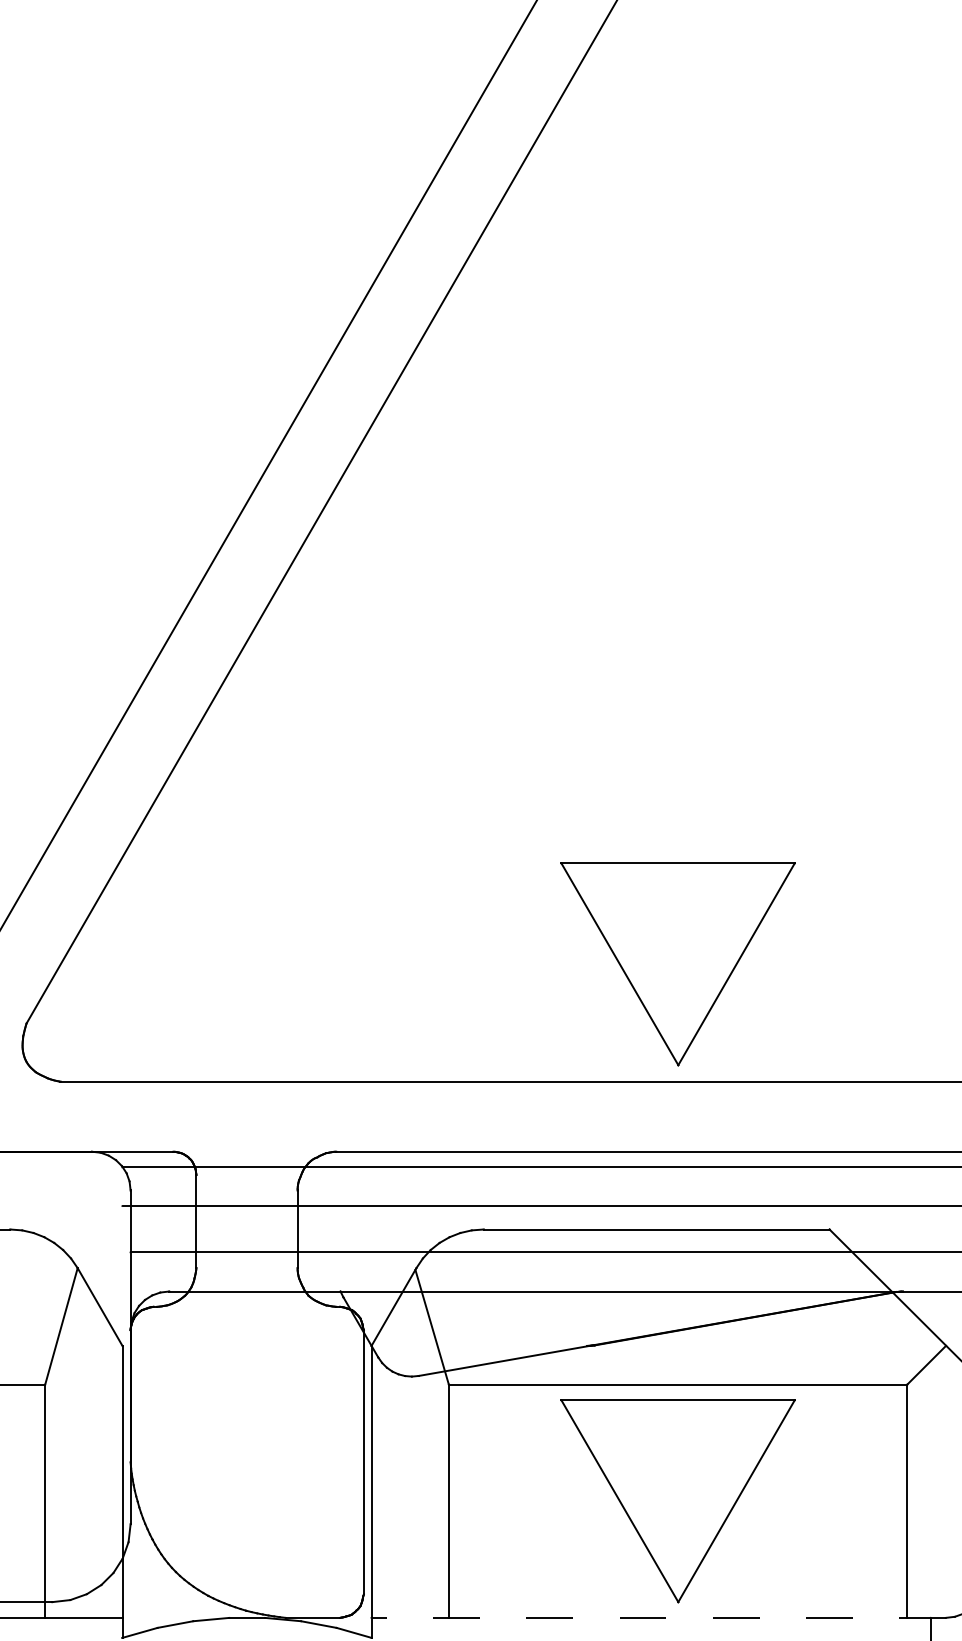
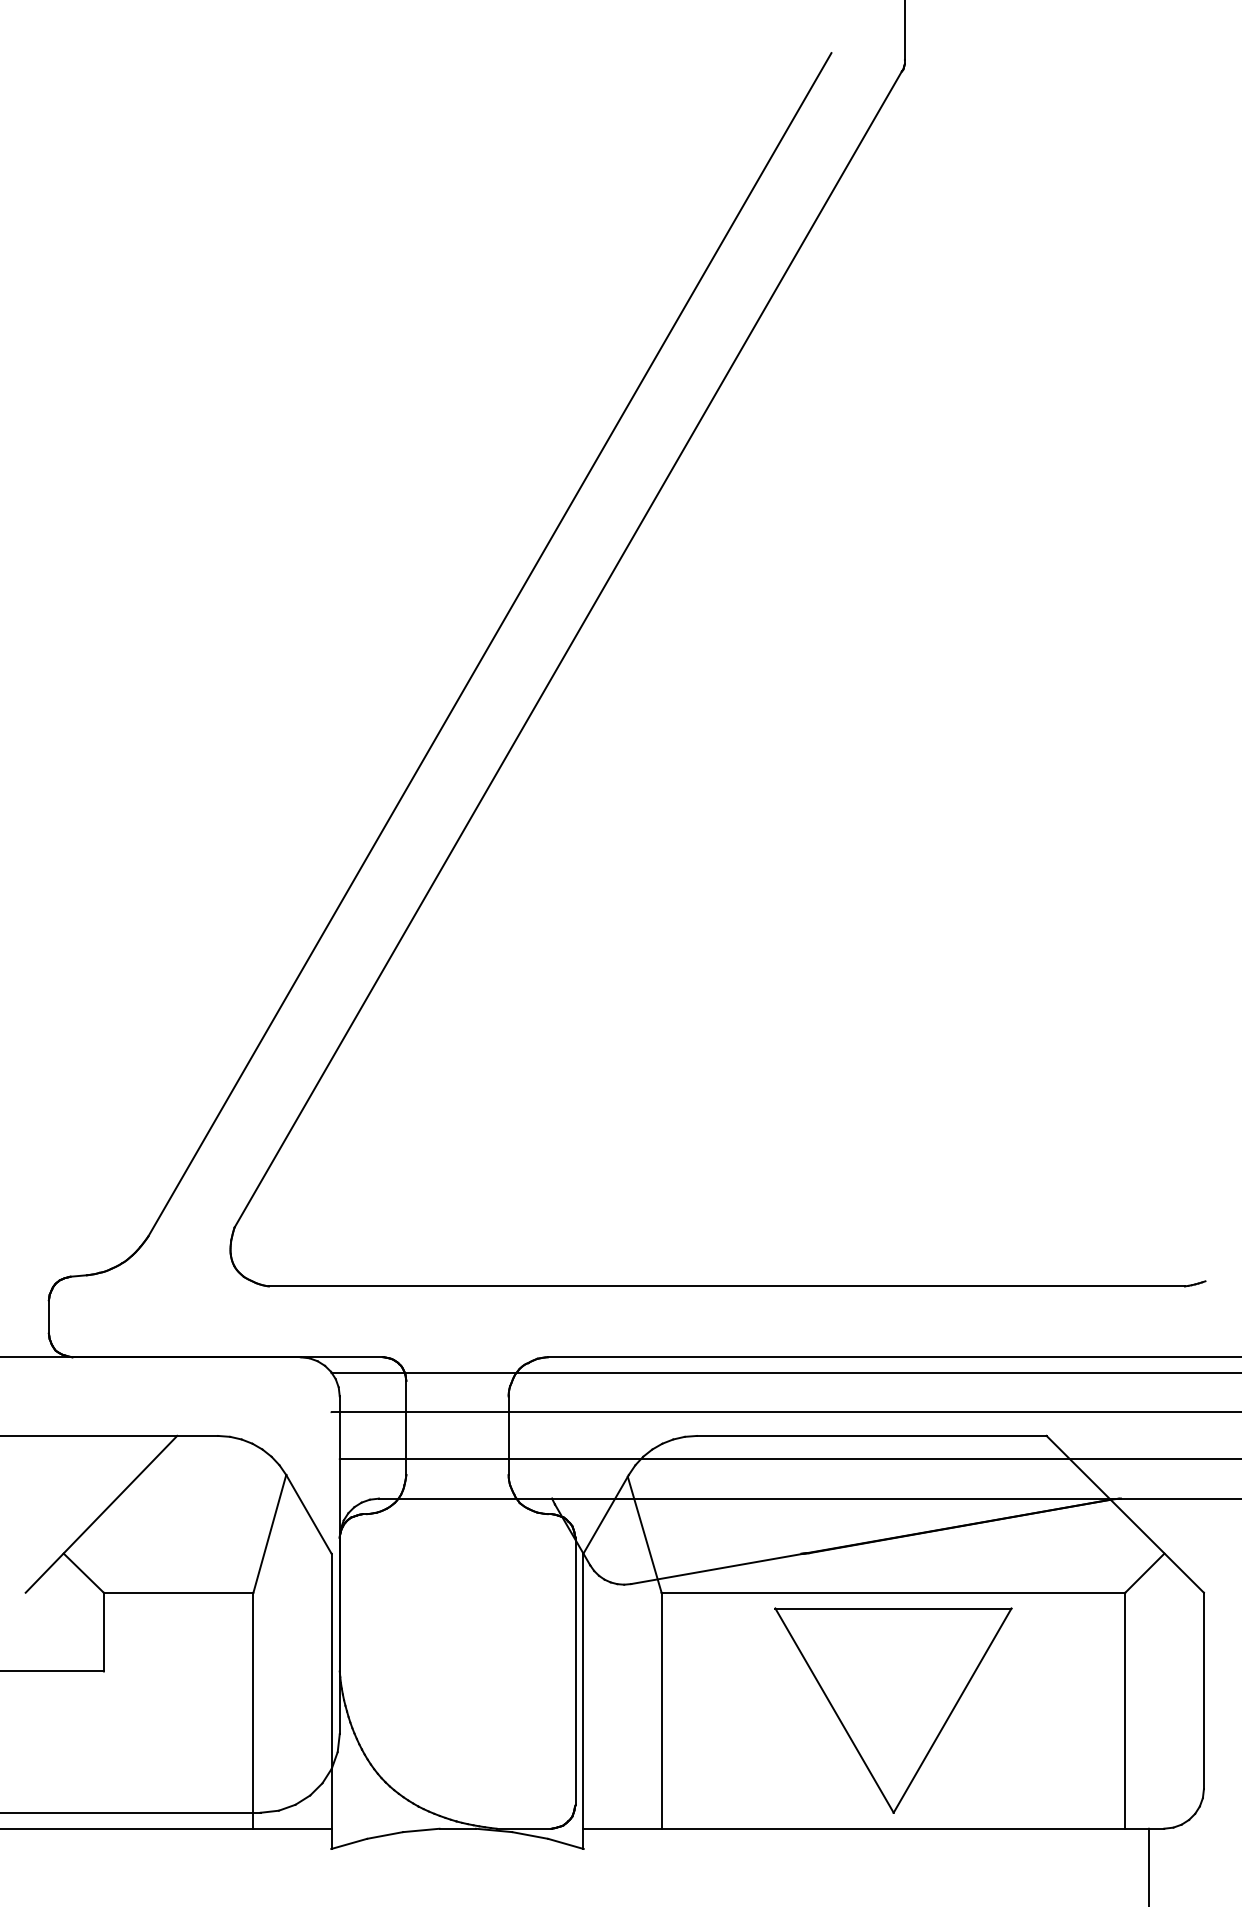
part: (678, 964) -> (893, 1167), removed
line: (658, 1617) -> (873, 1828), dashed -> solid

